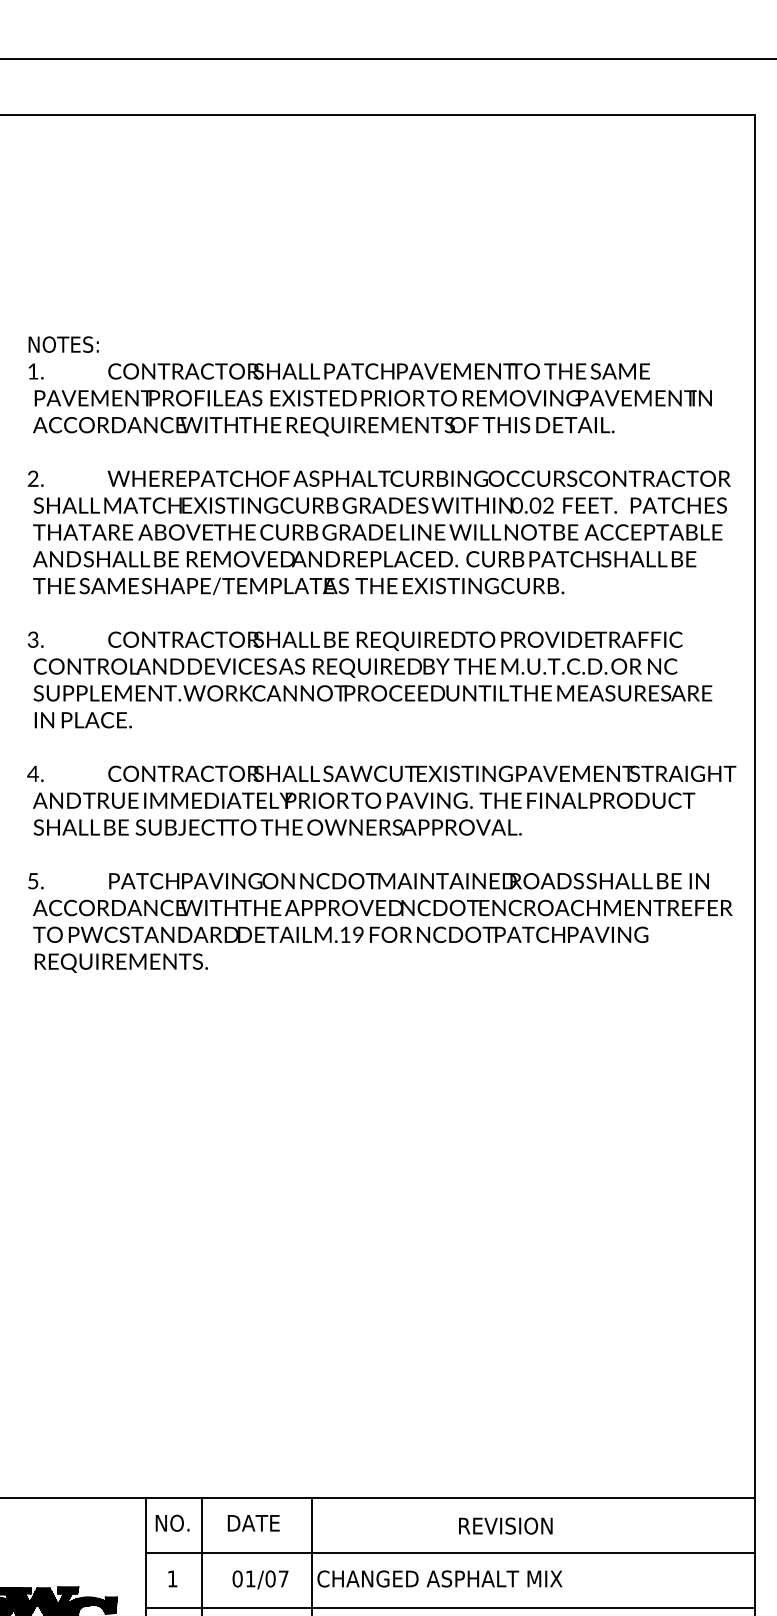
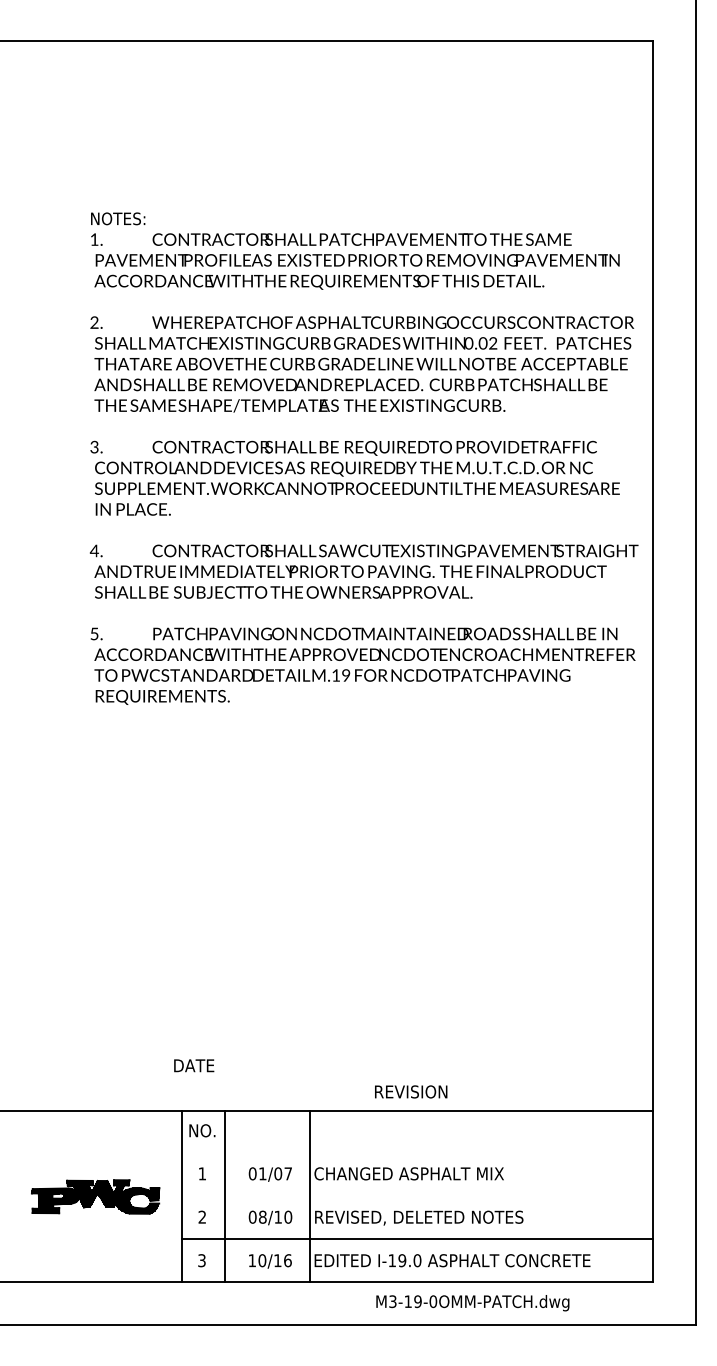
text: (254, 1522) -> (194, 1065), moved
text: (506, 1525) -> (411, 1091), moved
line: (450, 1552) -> (417, 1153), removed
line: (450, 1608) -> (417, 1196), removed

